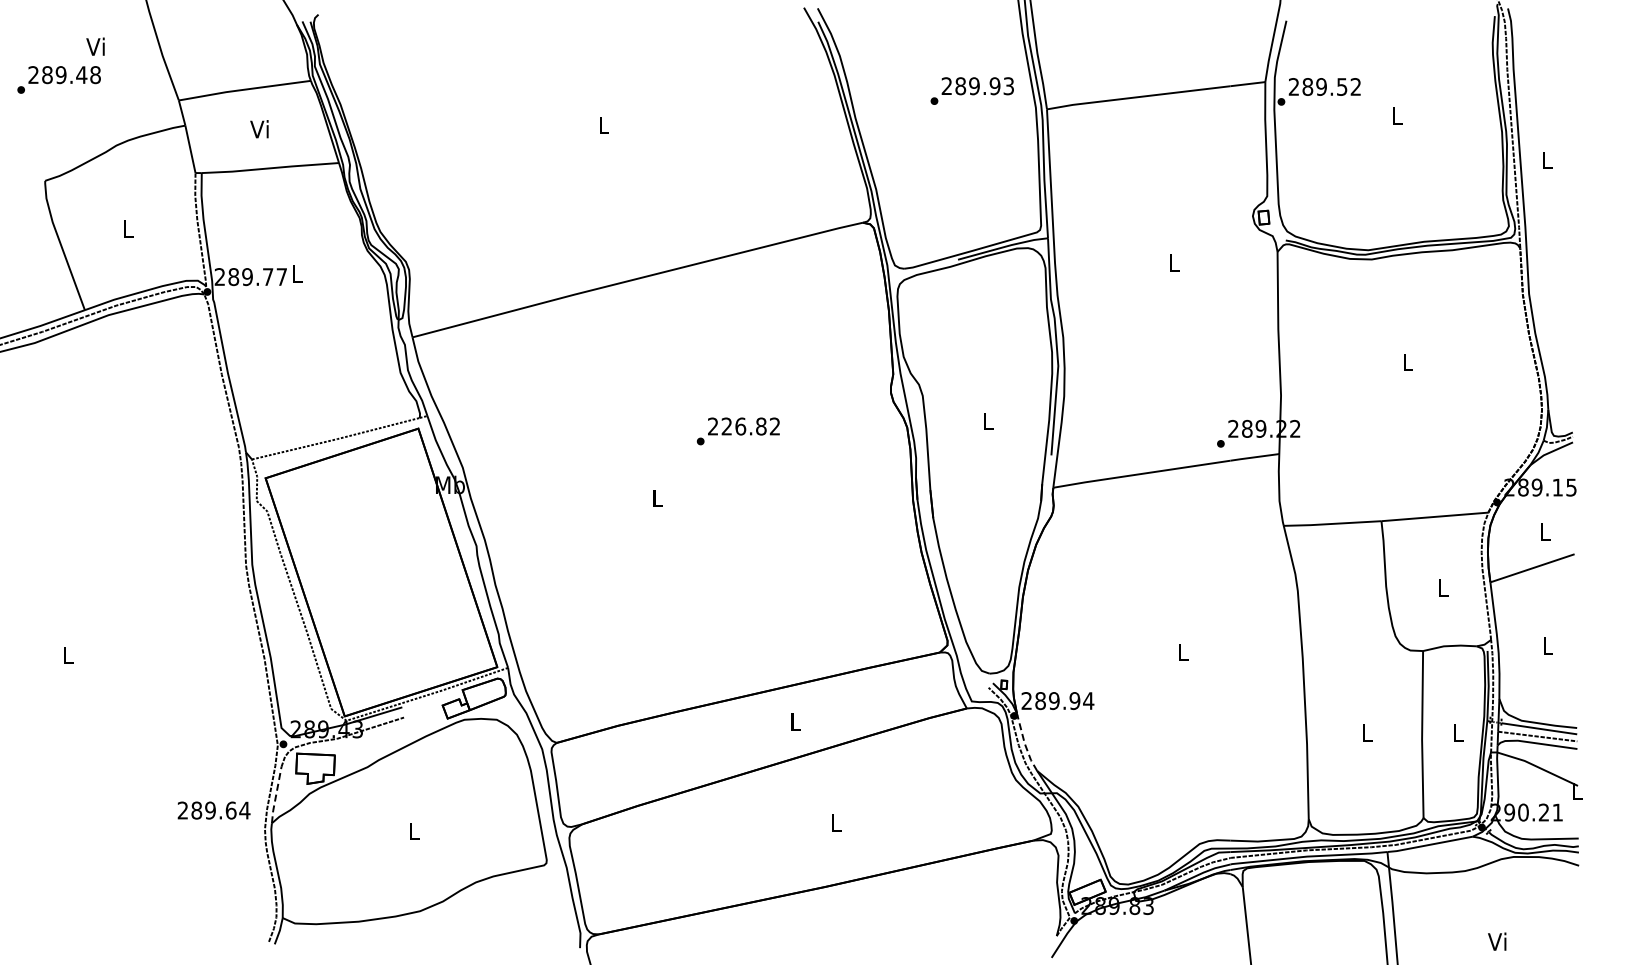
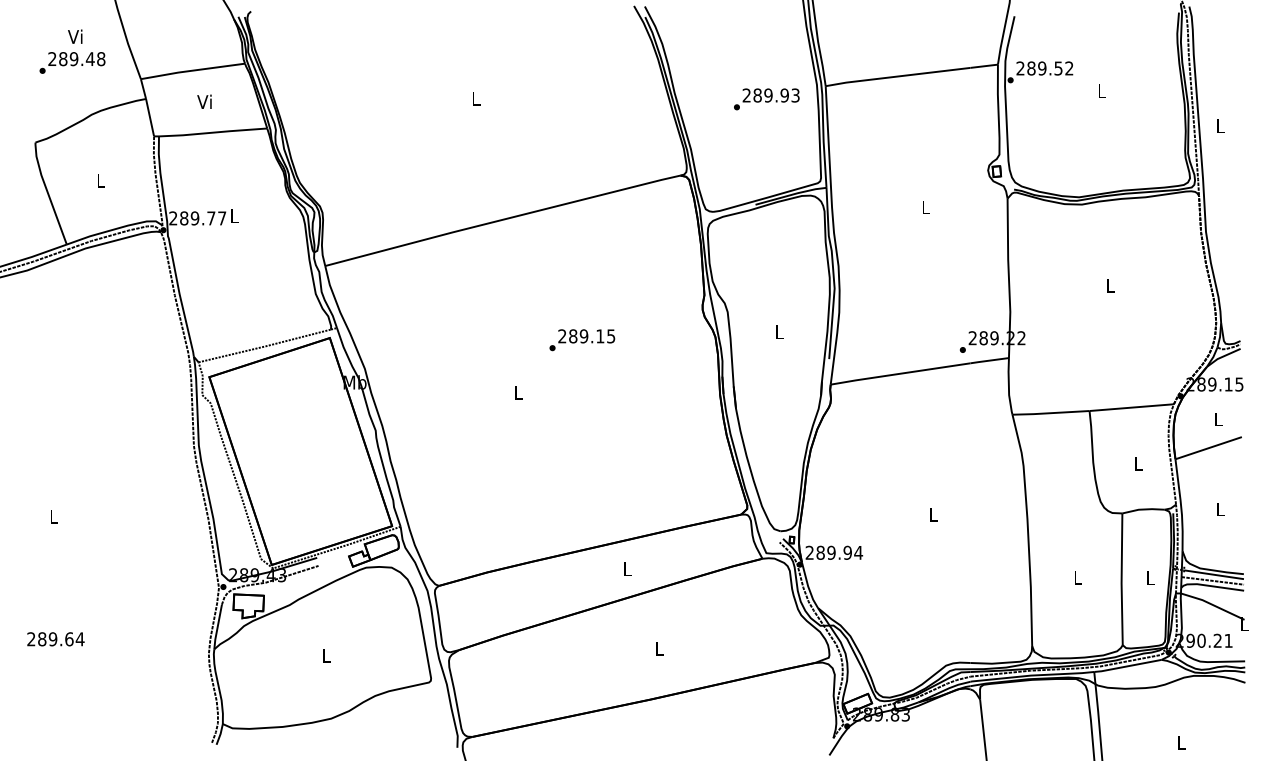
text: (58, 79) -> (72, 62), moved
text: (971, 90) -> (766, 98), moved
text: (750, 426) -> (591, 336), 226.82 -> 289.15
line: (1024, 743) -> (807, 586), dashed -> solid
line: (276, 795) -> (217, 627), dashed -> solid
text: (213, 810) -> (55, 639), moved
text: (1497, 941) -> (1181, 742), Vi -> L

